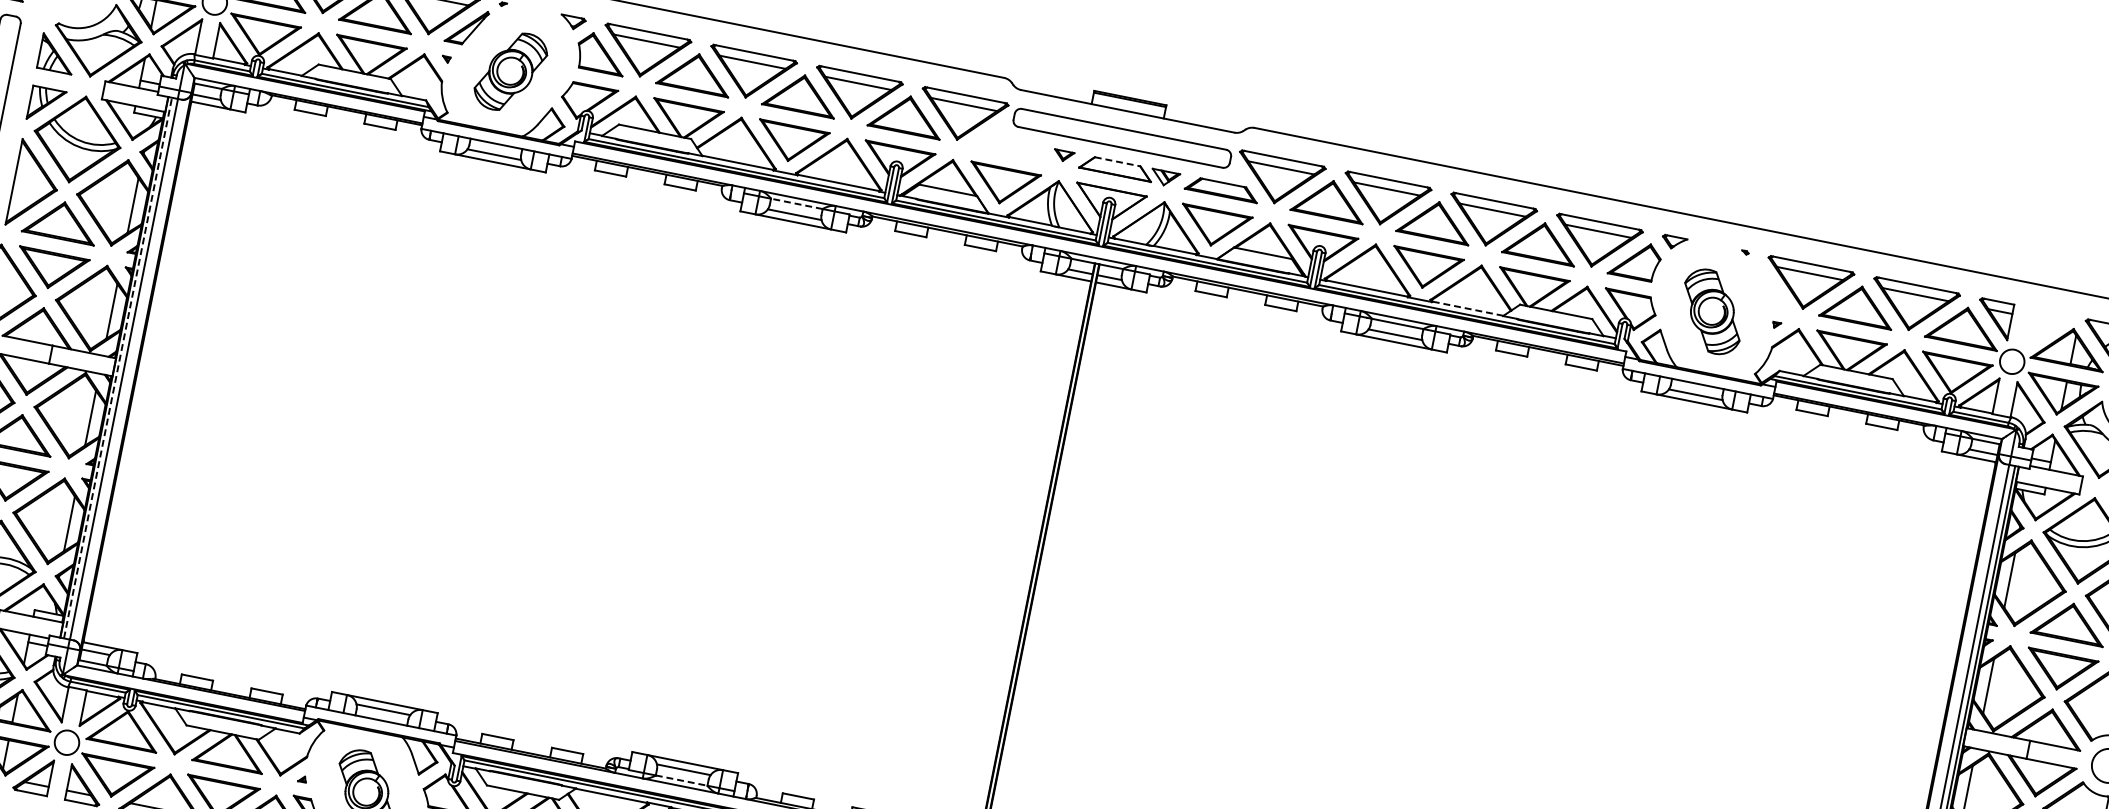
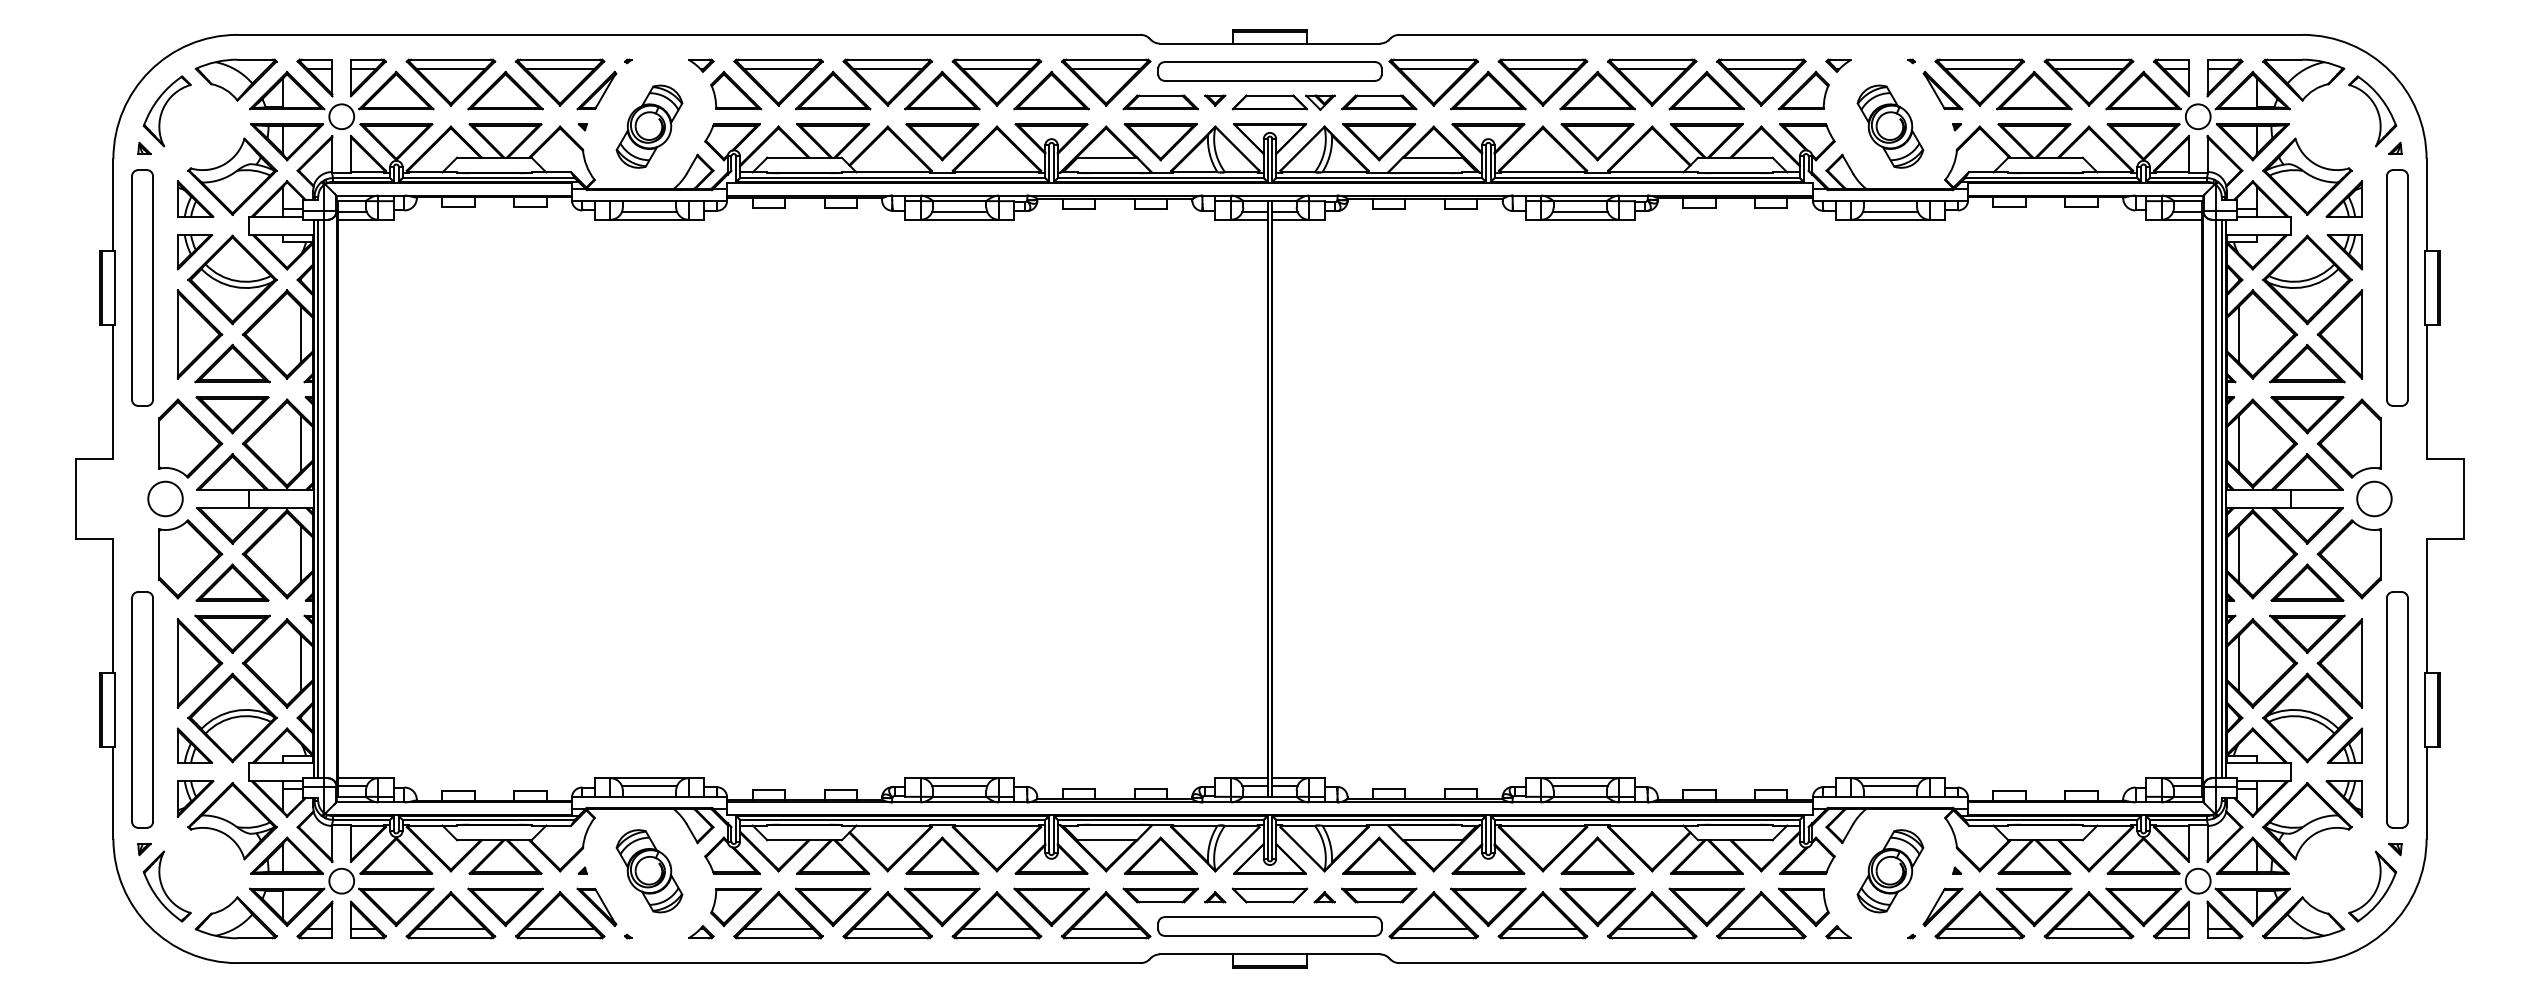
part: (1010, 147) -> (1160, 102), added
line: (1117, 161) -> (1269, 95), dashed -> solid
line: (796, 204) -> (959, 201), dashed -> solid
part: (1769, 286) -> (1942, 90), added
line: (1468, 309) -> (1647, 172), dashed -> solid
part: (2045, 328) -> (2224, 77), added
line: (118, 367) -> (318, 498), dashed -> solid
line: (681, 780) -> (959, 796), dashed -> solid

